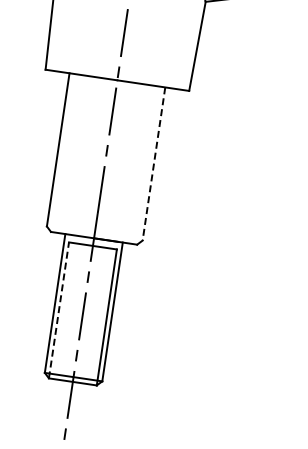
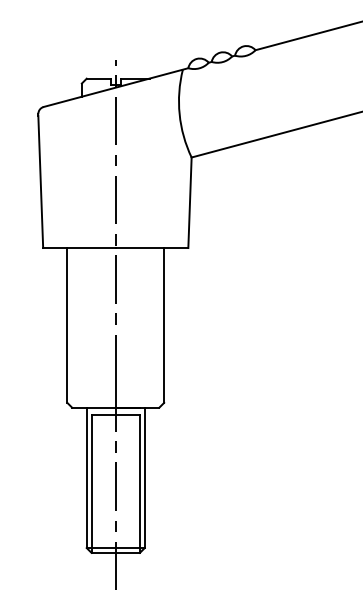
line: (154, 164) -> (164, 325), dashed -> solid
line: (58, 310) -> (91, 484), dashed -> solid

